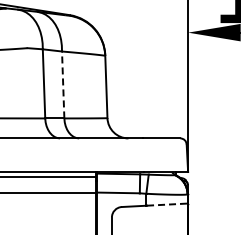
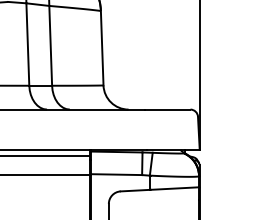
line: (63, 84) -> (51, 45), dashed -> solid
line: (167, 204) -> (175, 188), dashed -> solid

